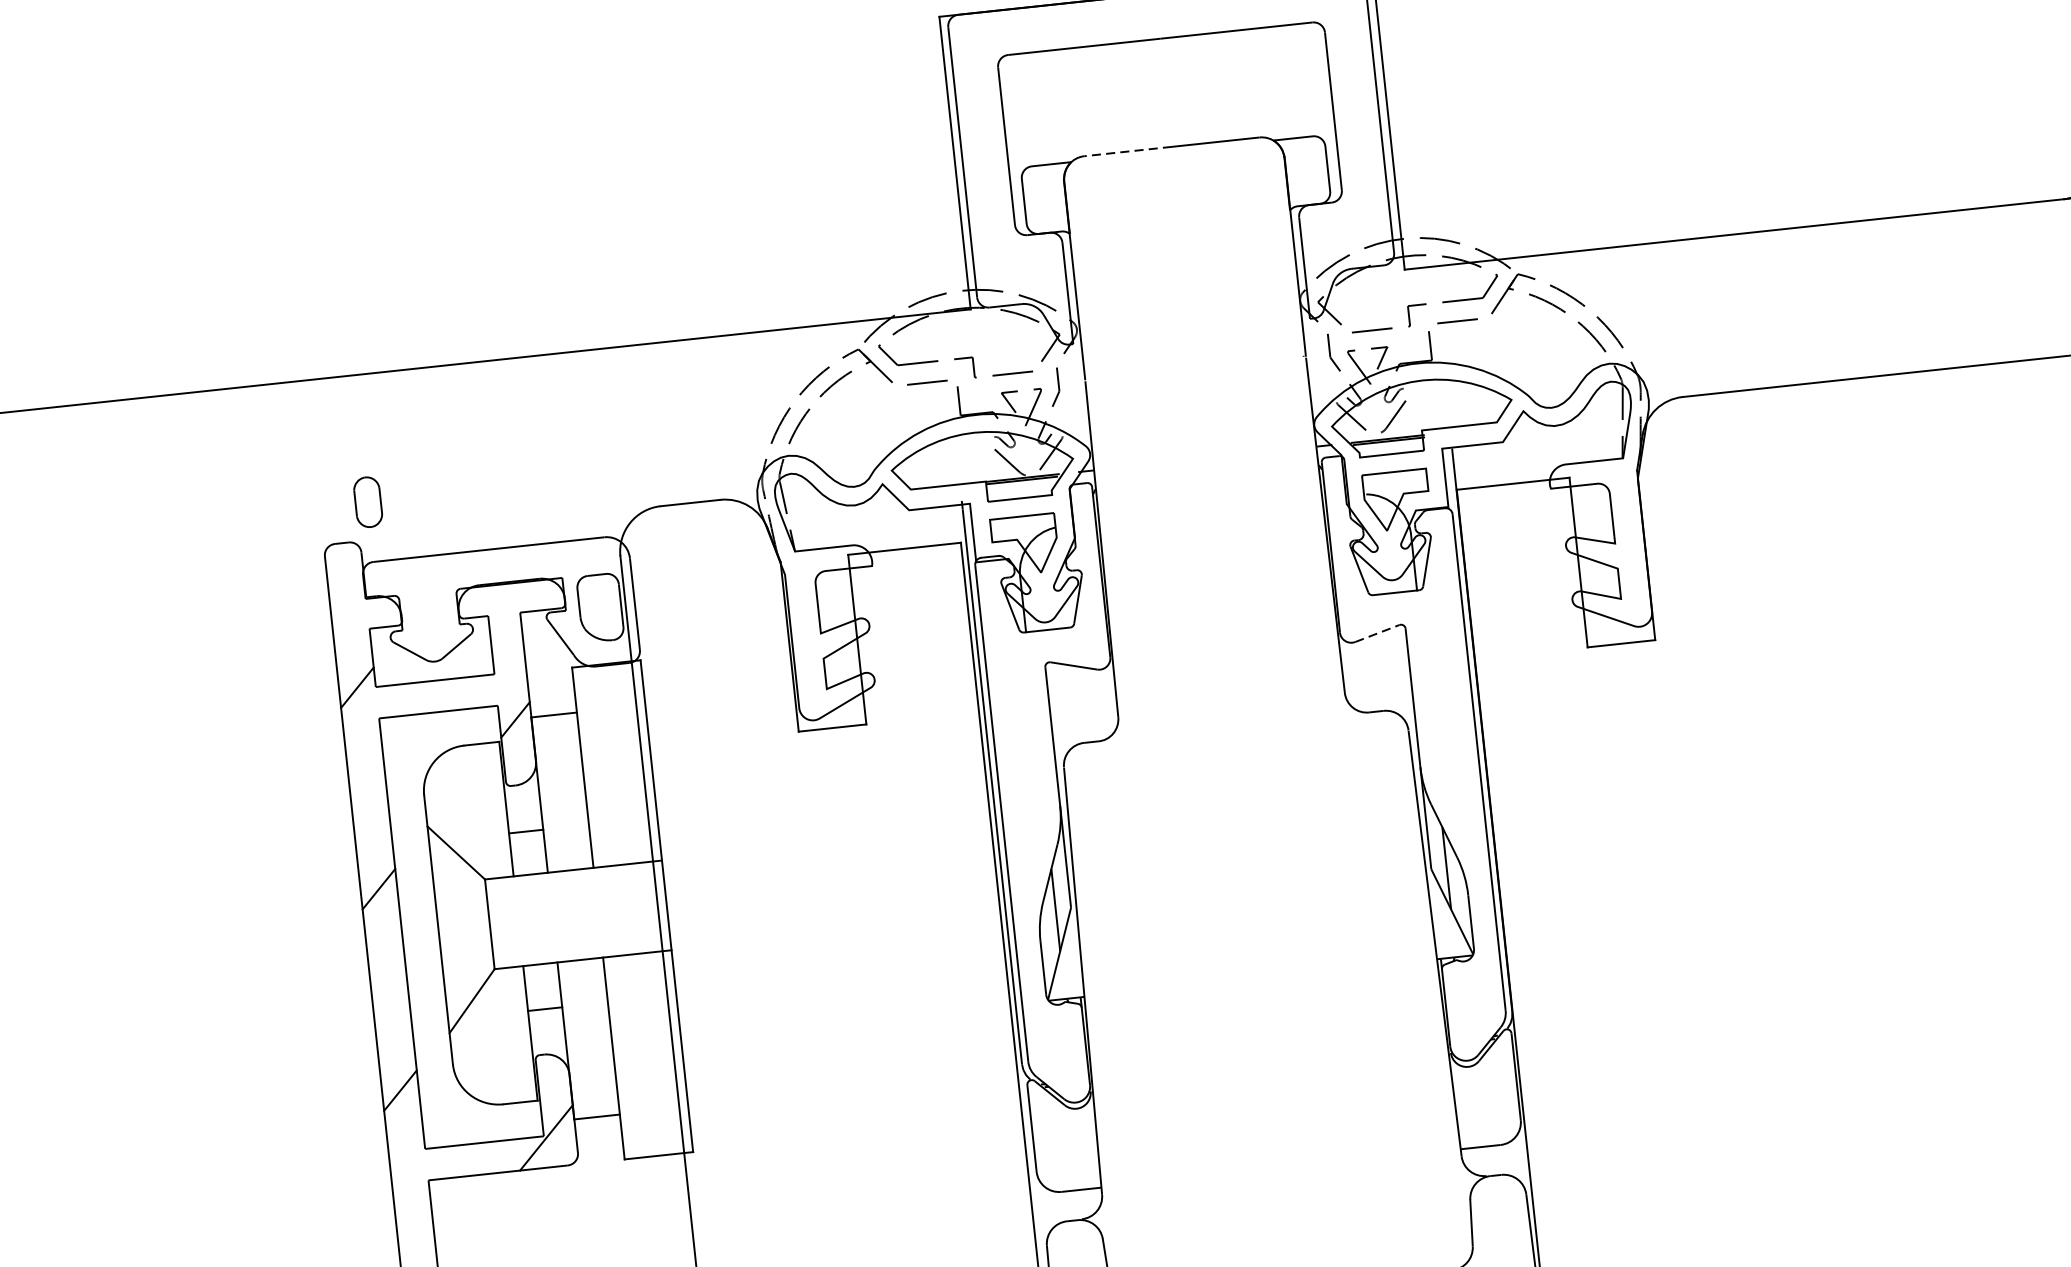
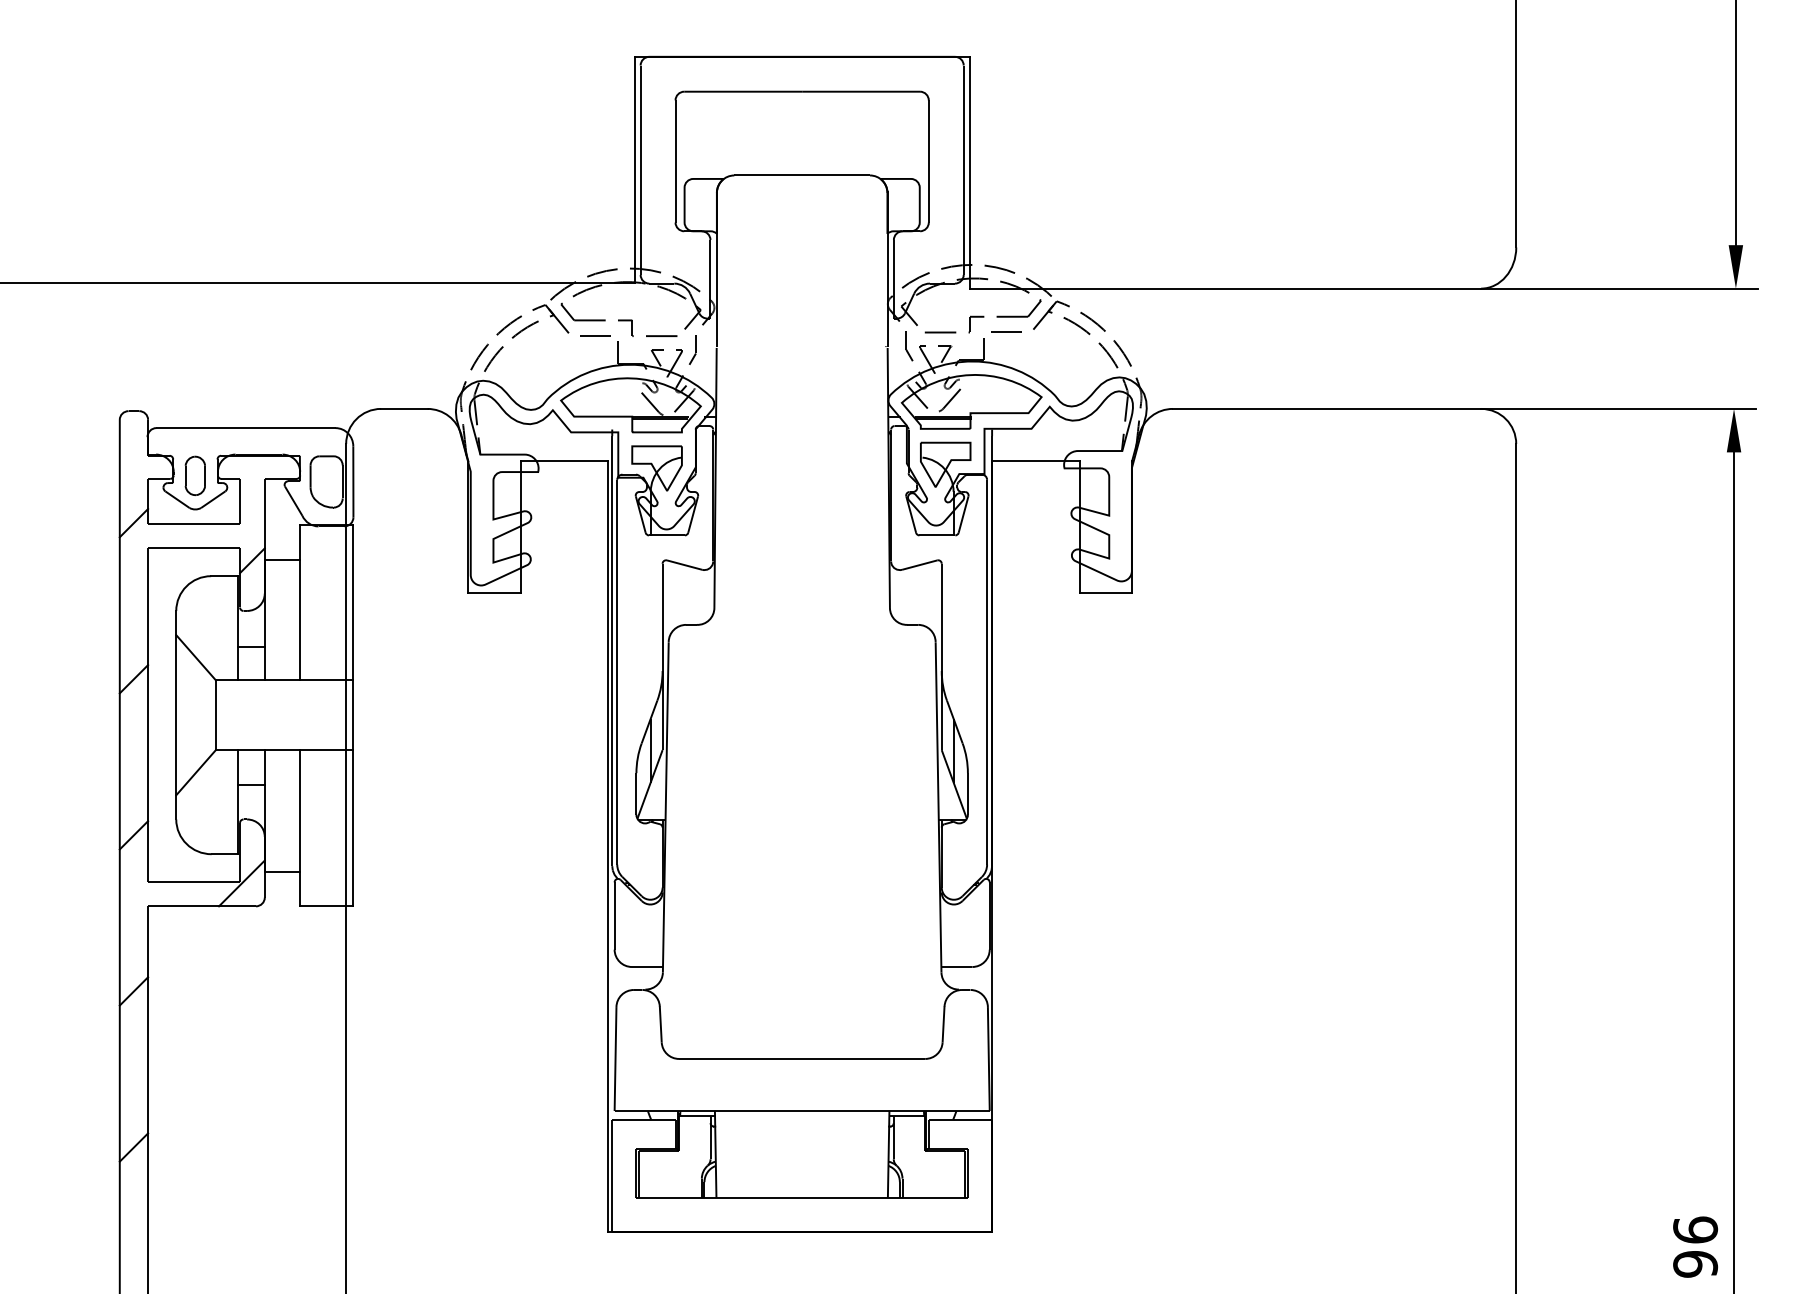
line: (1128, 151) -> (768, 175), dashed -> solid
part: (366, 501) -> (194, 475), moved
line: (1378, 632) -> (920, 564), dashed -> solid

